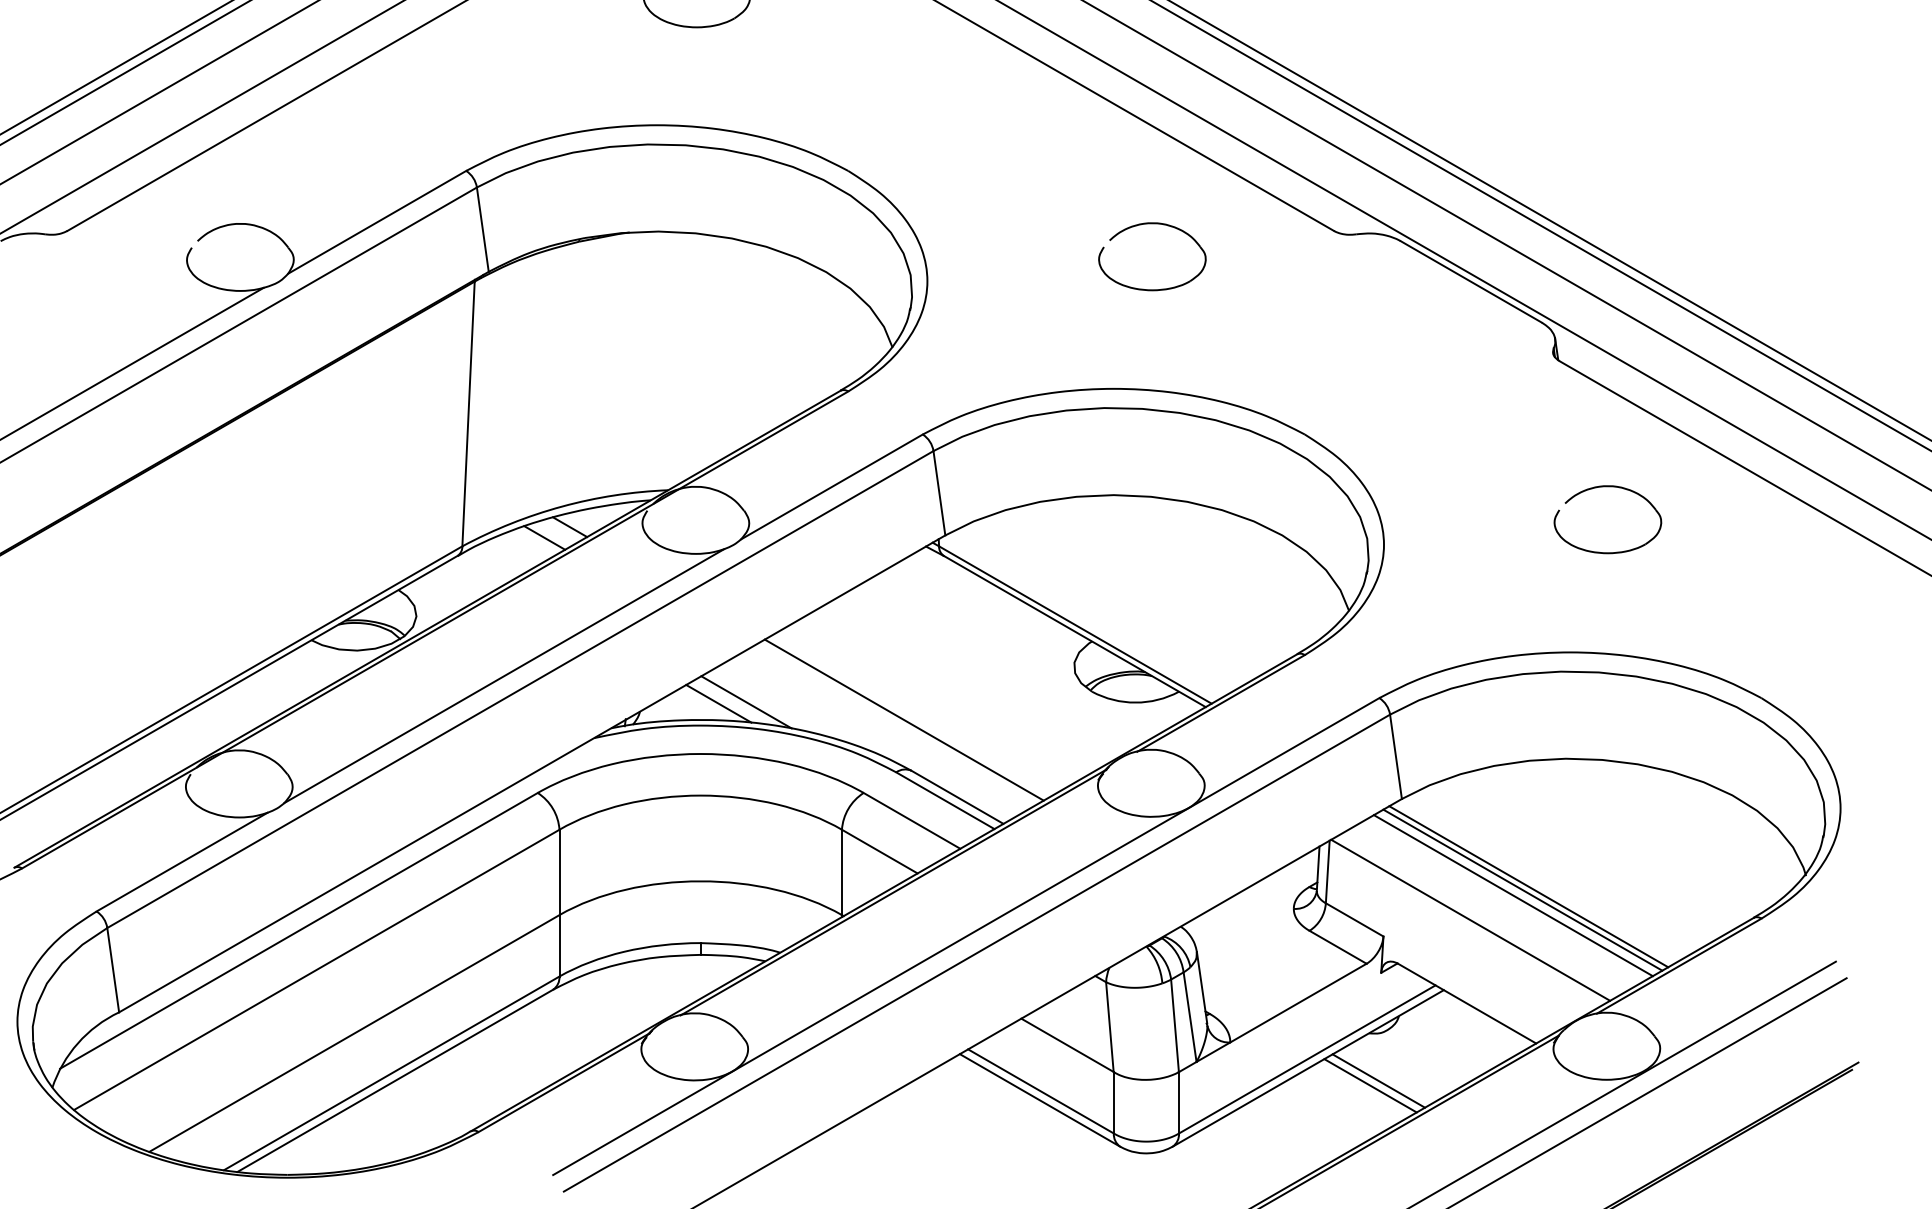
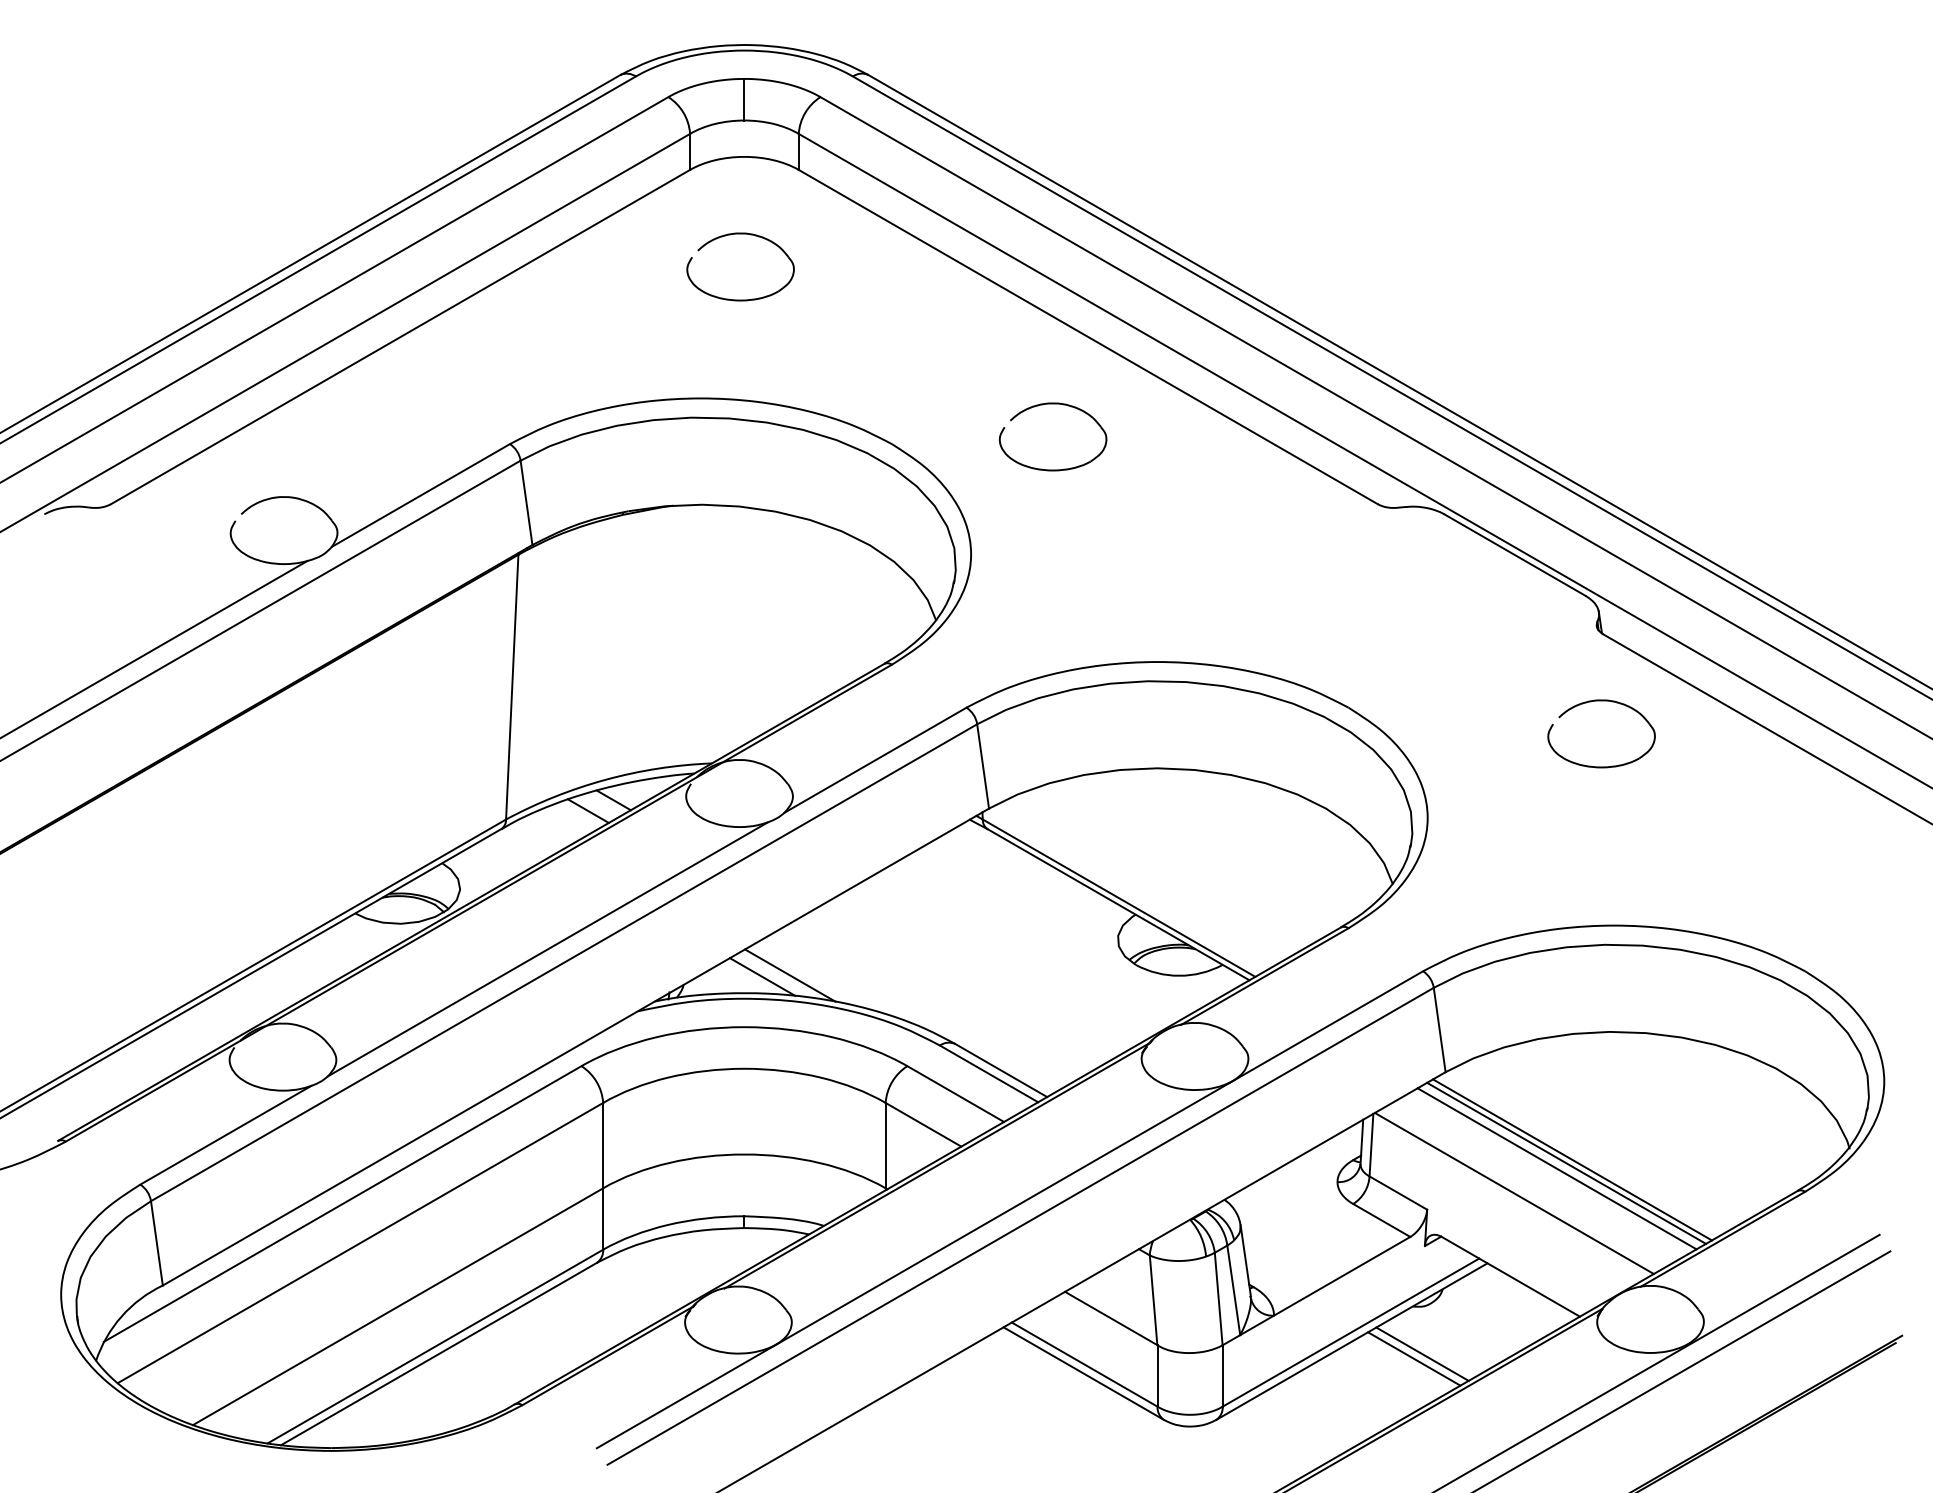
part: (1151, 224) -> (1052, 404), moved
part: (1607, 487) -> (1601, 701), moved
line: (903, 719) -> (947, 992), removed

